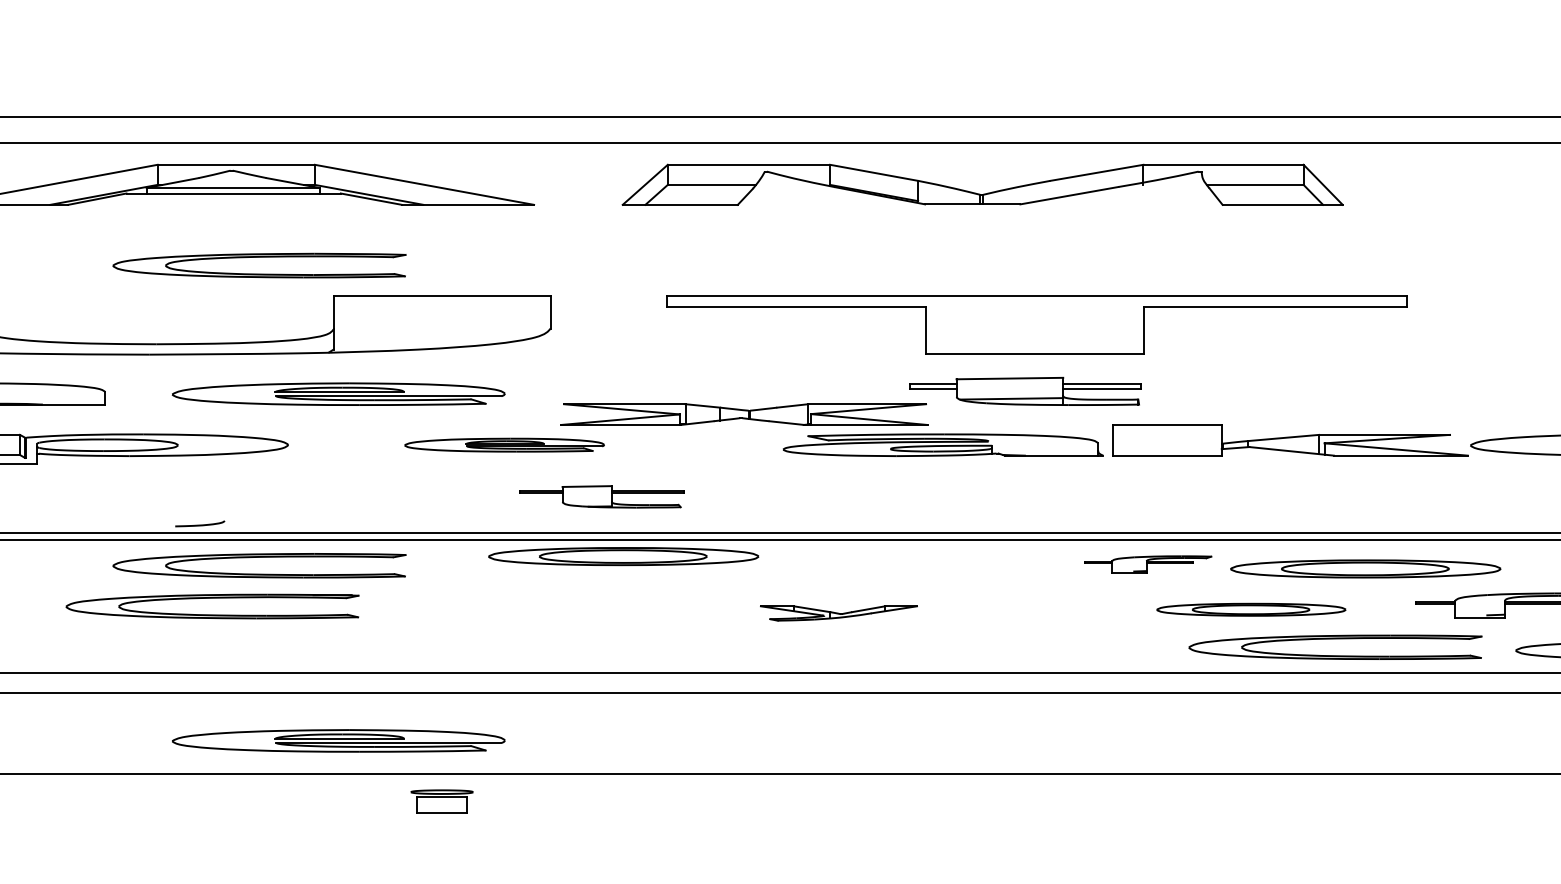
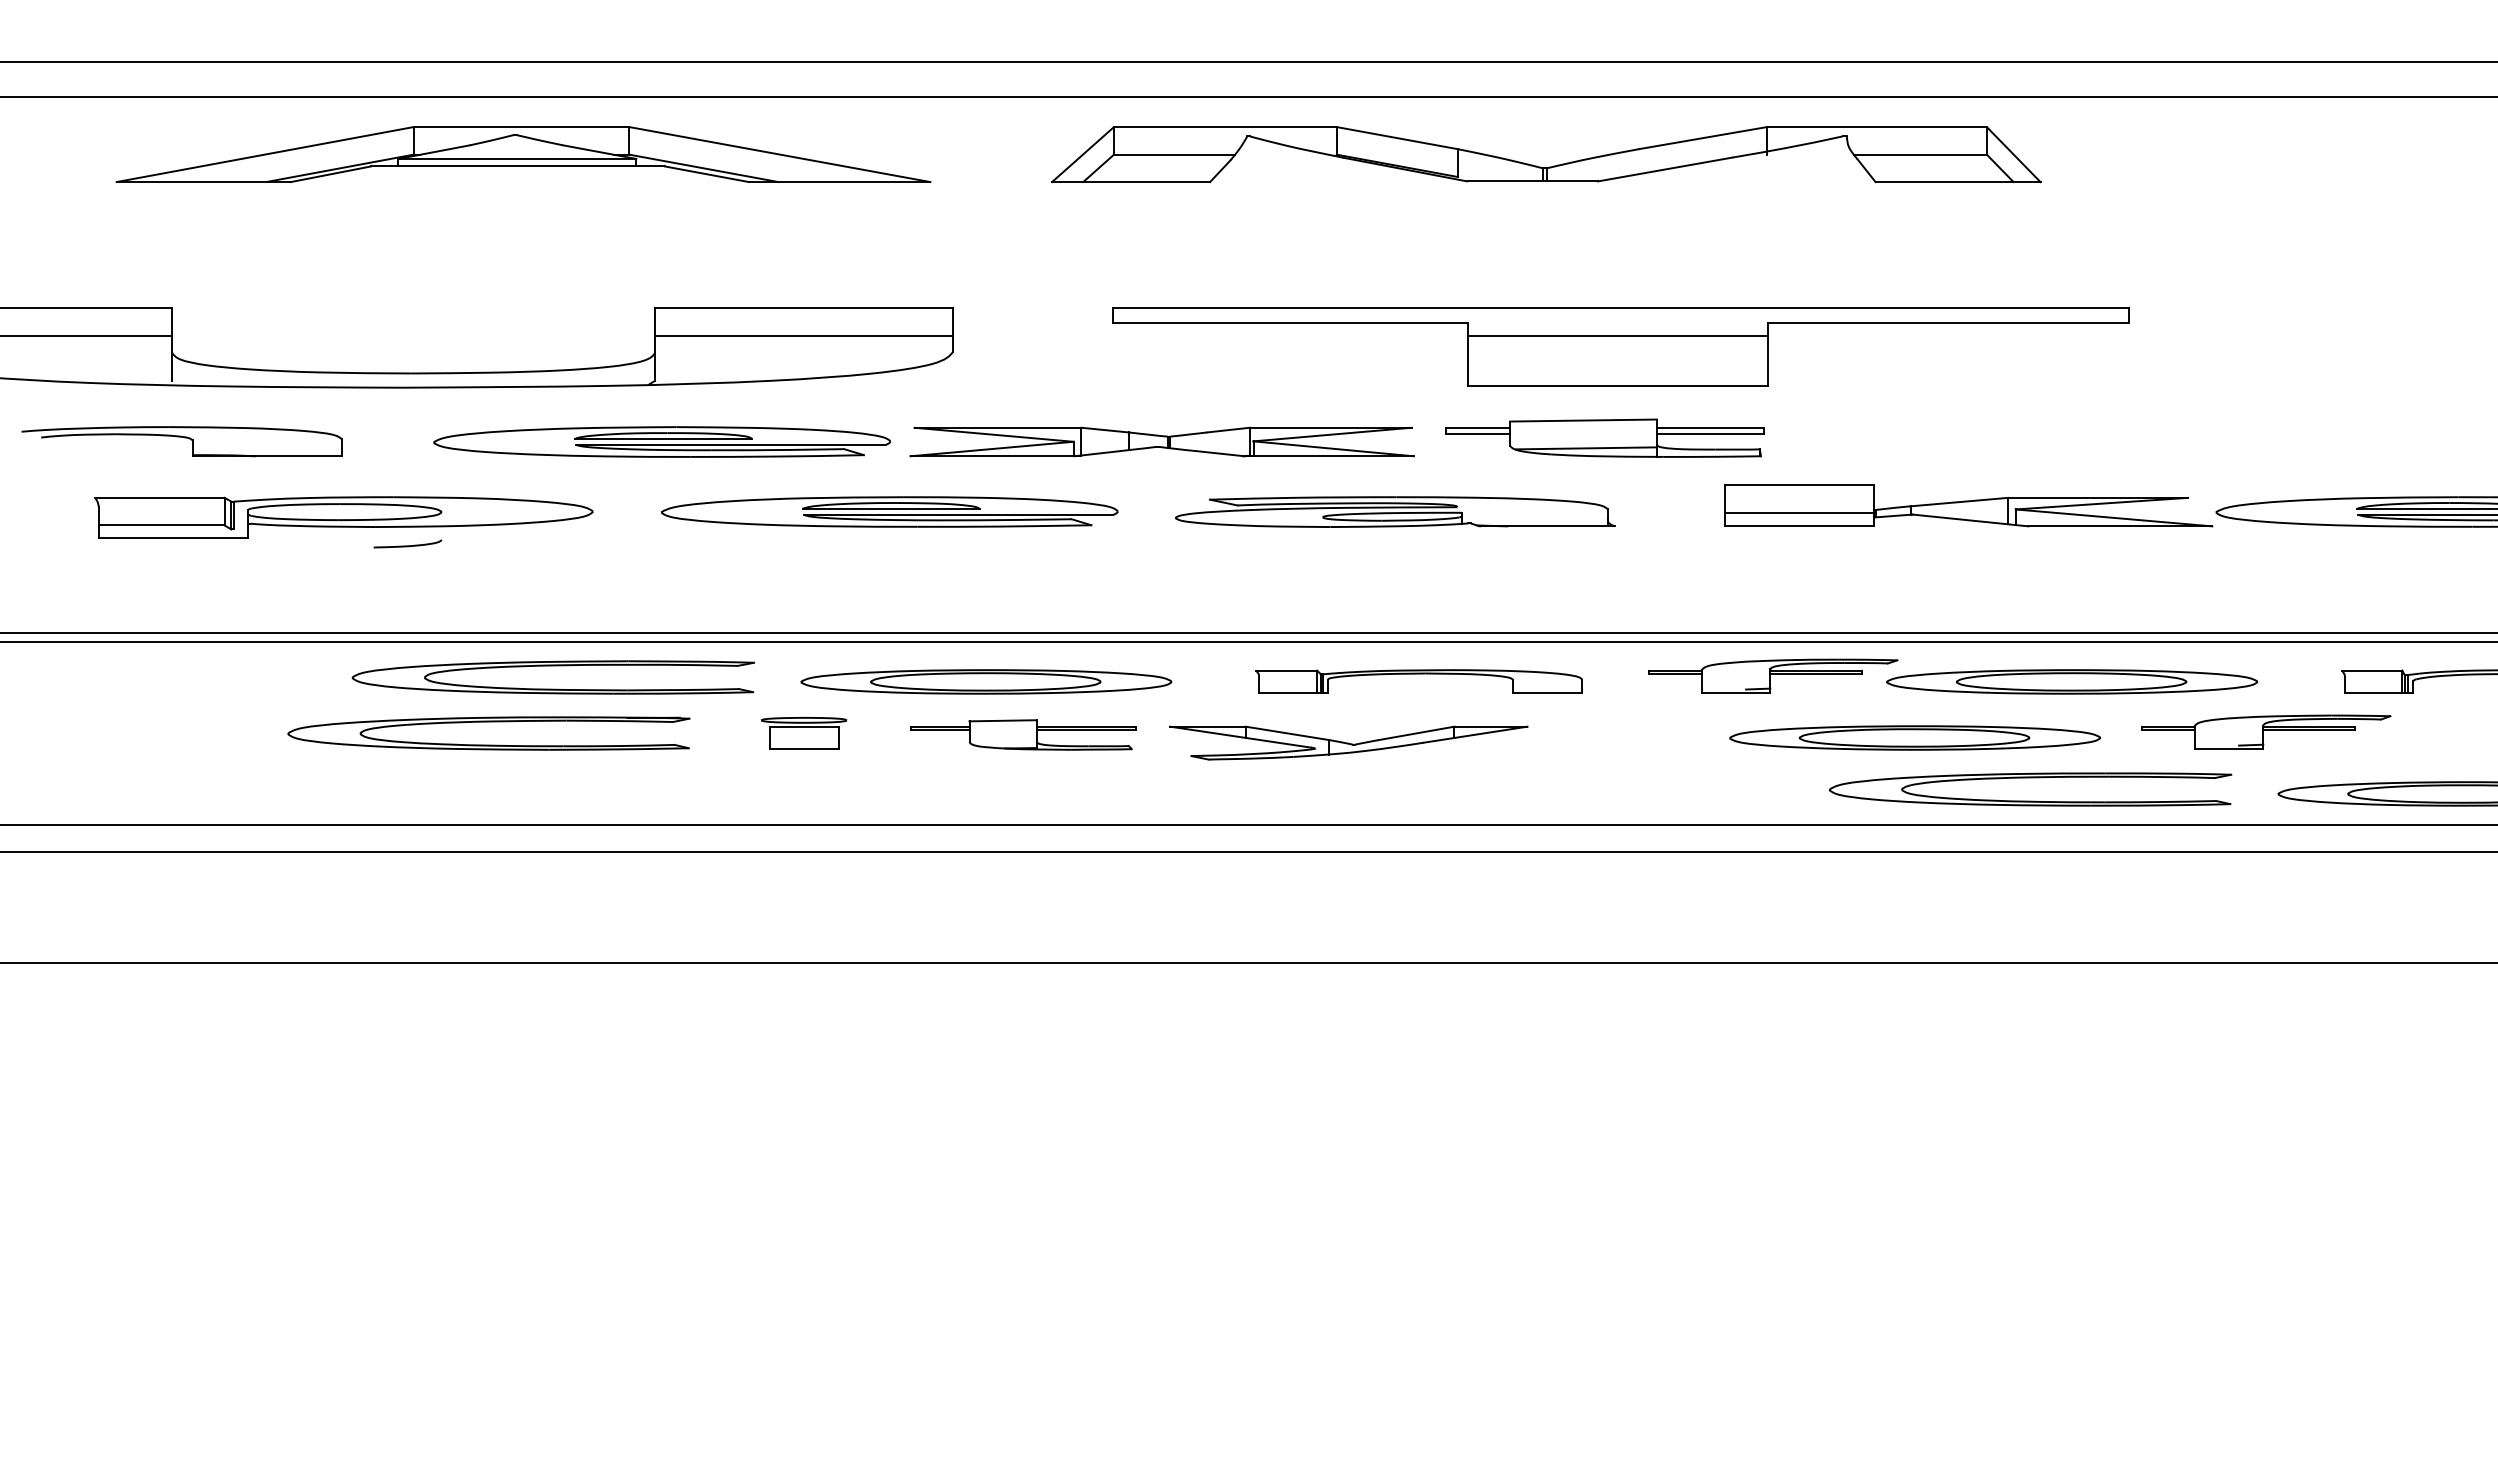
part: (258, 257) -> (552, 254), removed
line: (442, 316) -> (804, 335), added
line: (1035, 316) -> (1618, 335), added
part: (743, 414) -> (1161, 441), moved
part: (504, 444) -> (889, 511), size x1.67
part: (943, 444) -> (1395, 511), moved
line: (1167, 445) -> (1799, 512), added
part: (601, 496) -> (1023, 734), moved
curve: (199, 524) -> (407, 545), moved
part: (623, 556) -> (986, 681), moved
part: (889, 563) -> (1418, 674), added
part: (1148, 564) -> (1773, 675), size x1.43
part: (1250, 609) -> (1914, 737), size x1.43
part: (838, 613) -> (1348, 742), size x1.67
part: (338, 740) -> (661, 917), removed
part: (442, 801) -> (804, 733), moved

